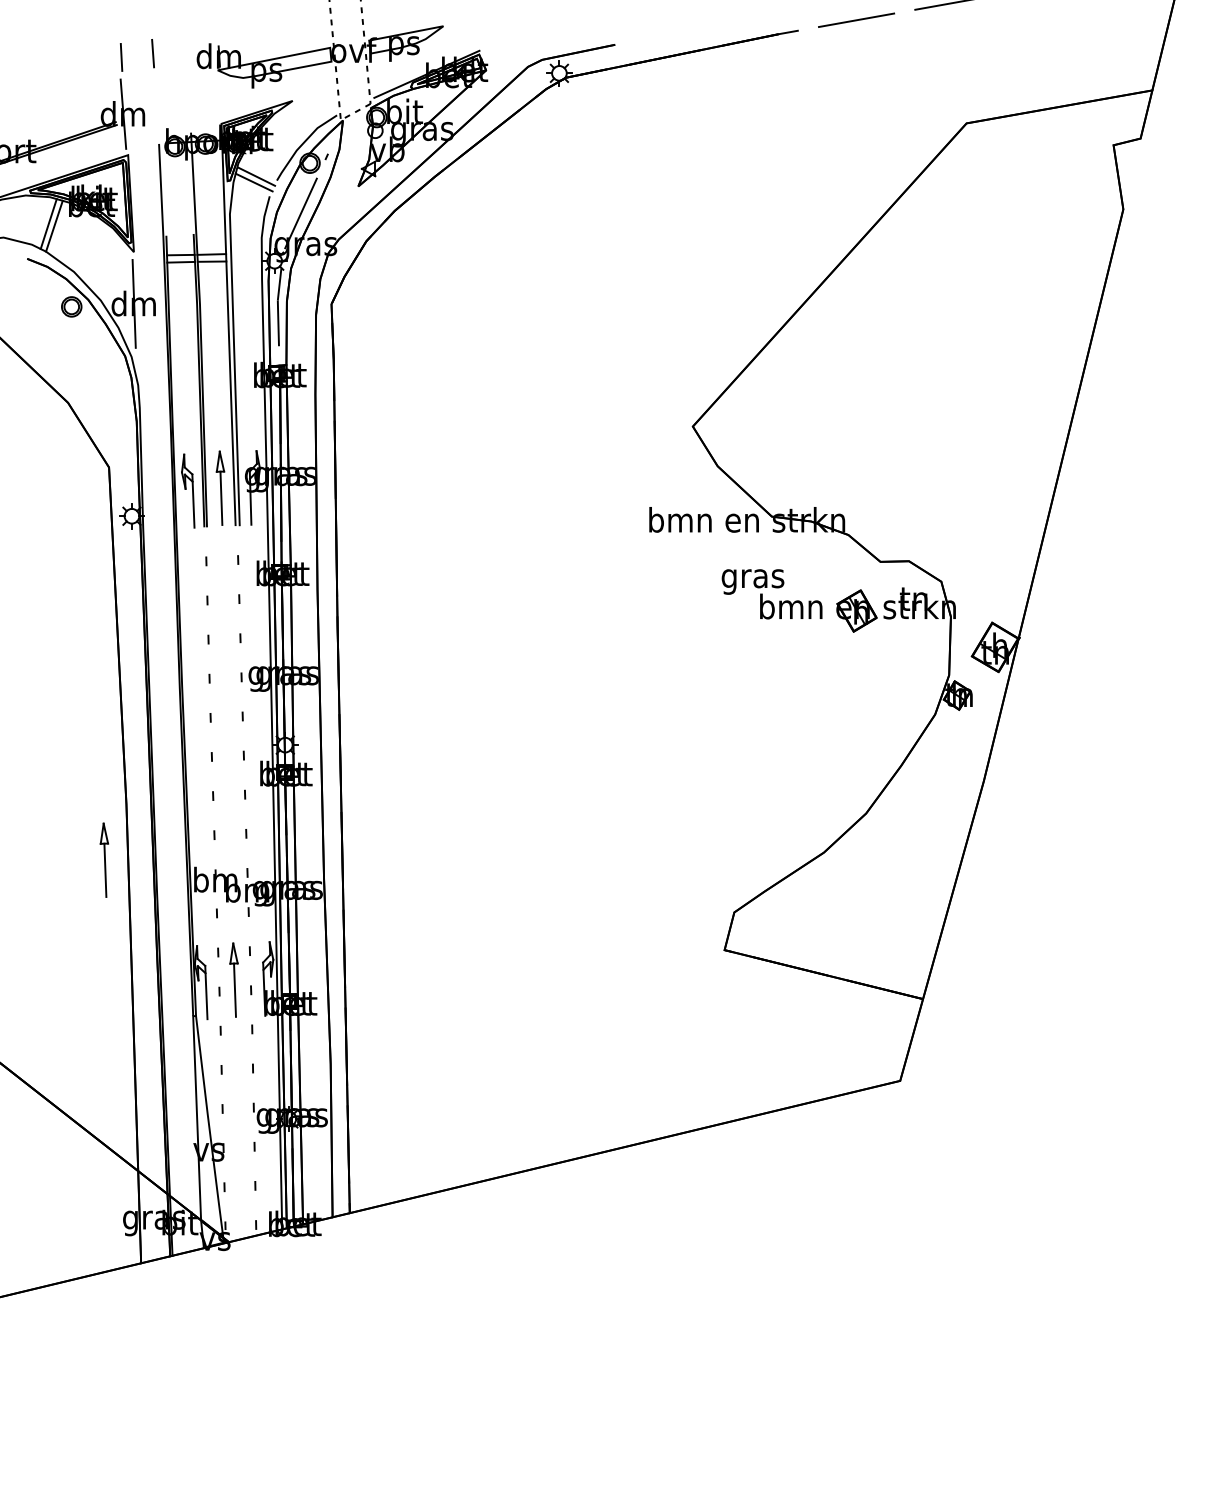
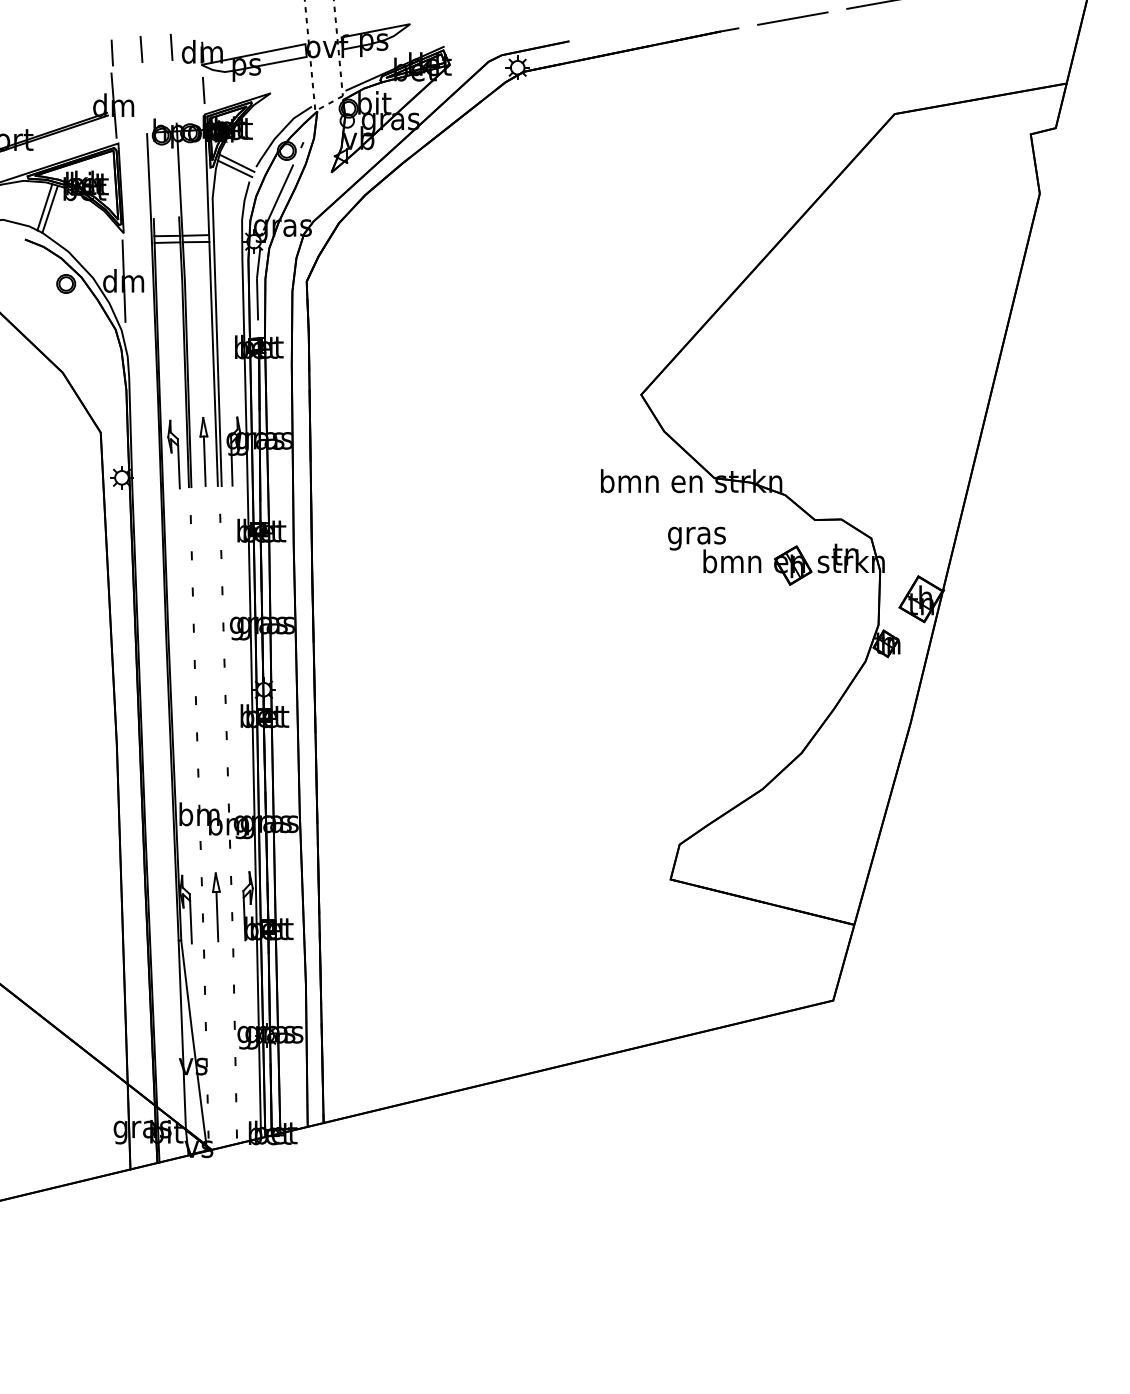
line: (185, 50) -> (171, 46), added
line: (220, 97) -> (203, 90), added
part: (104, 860) -> (96, 796), removed

